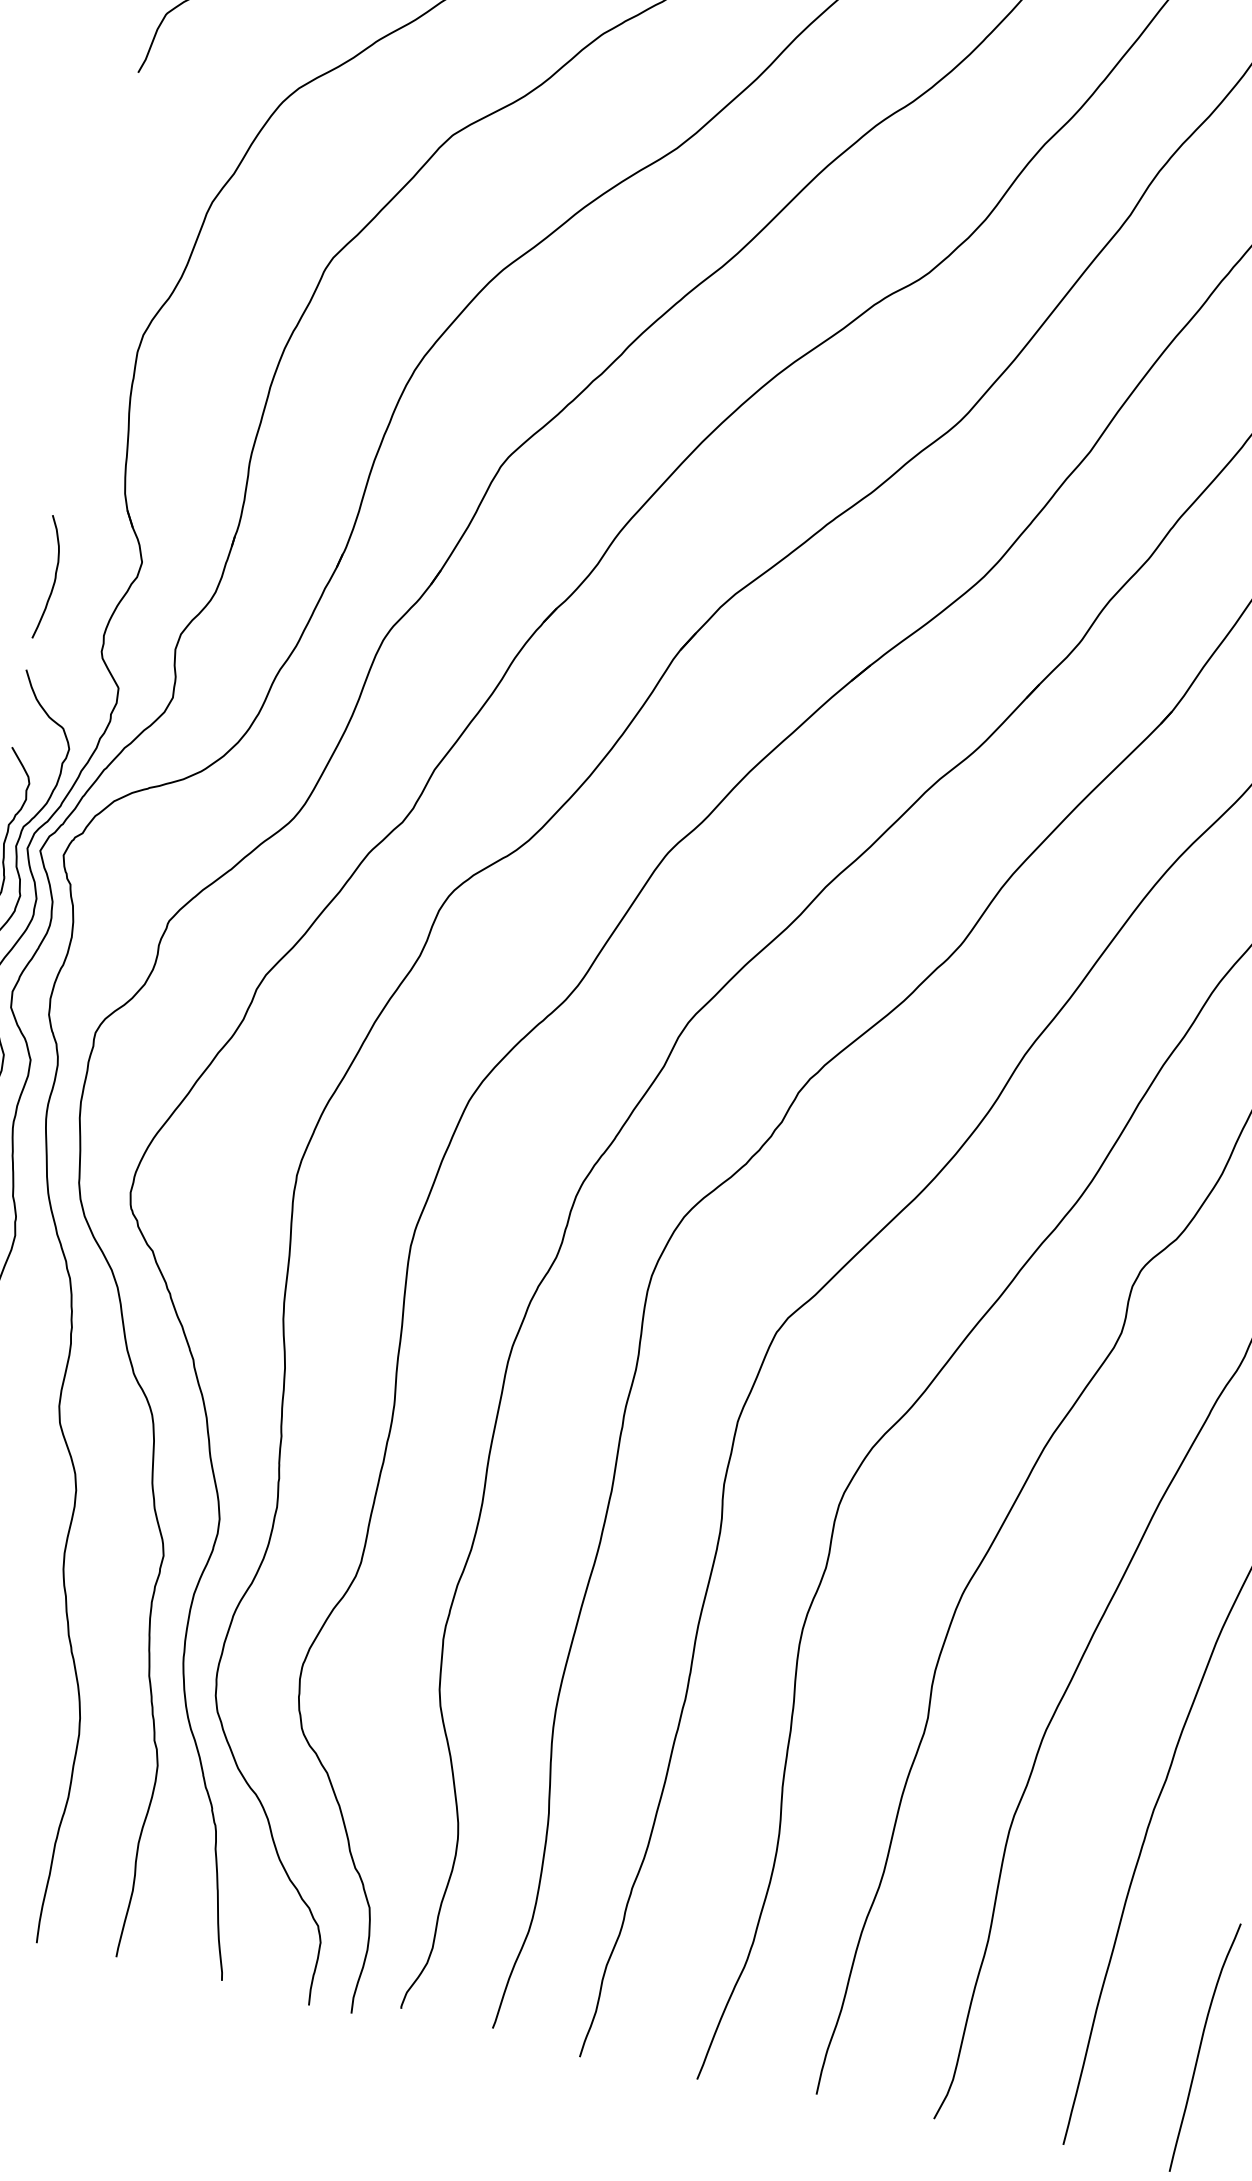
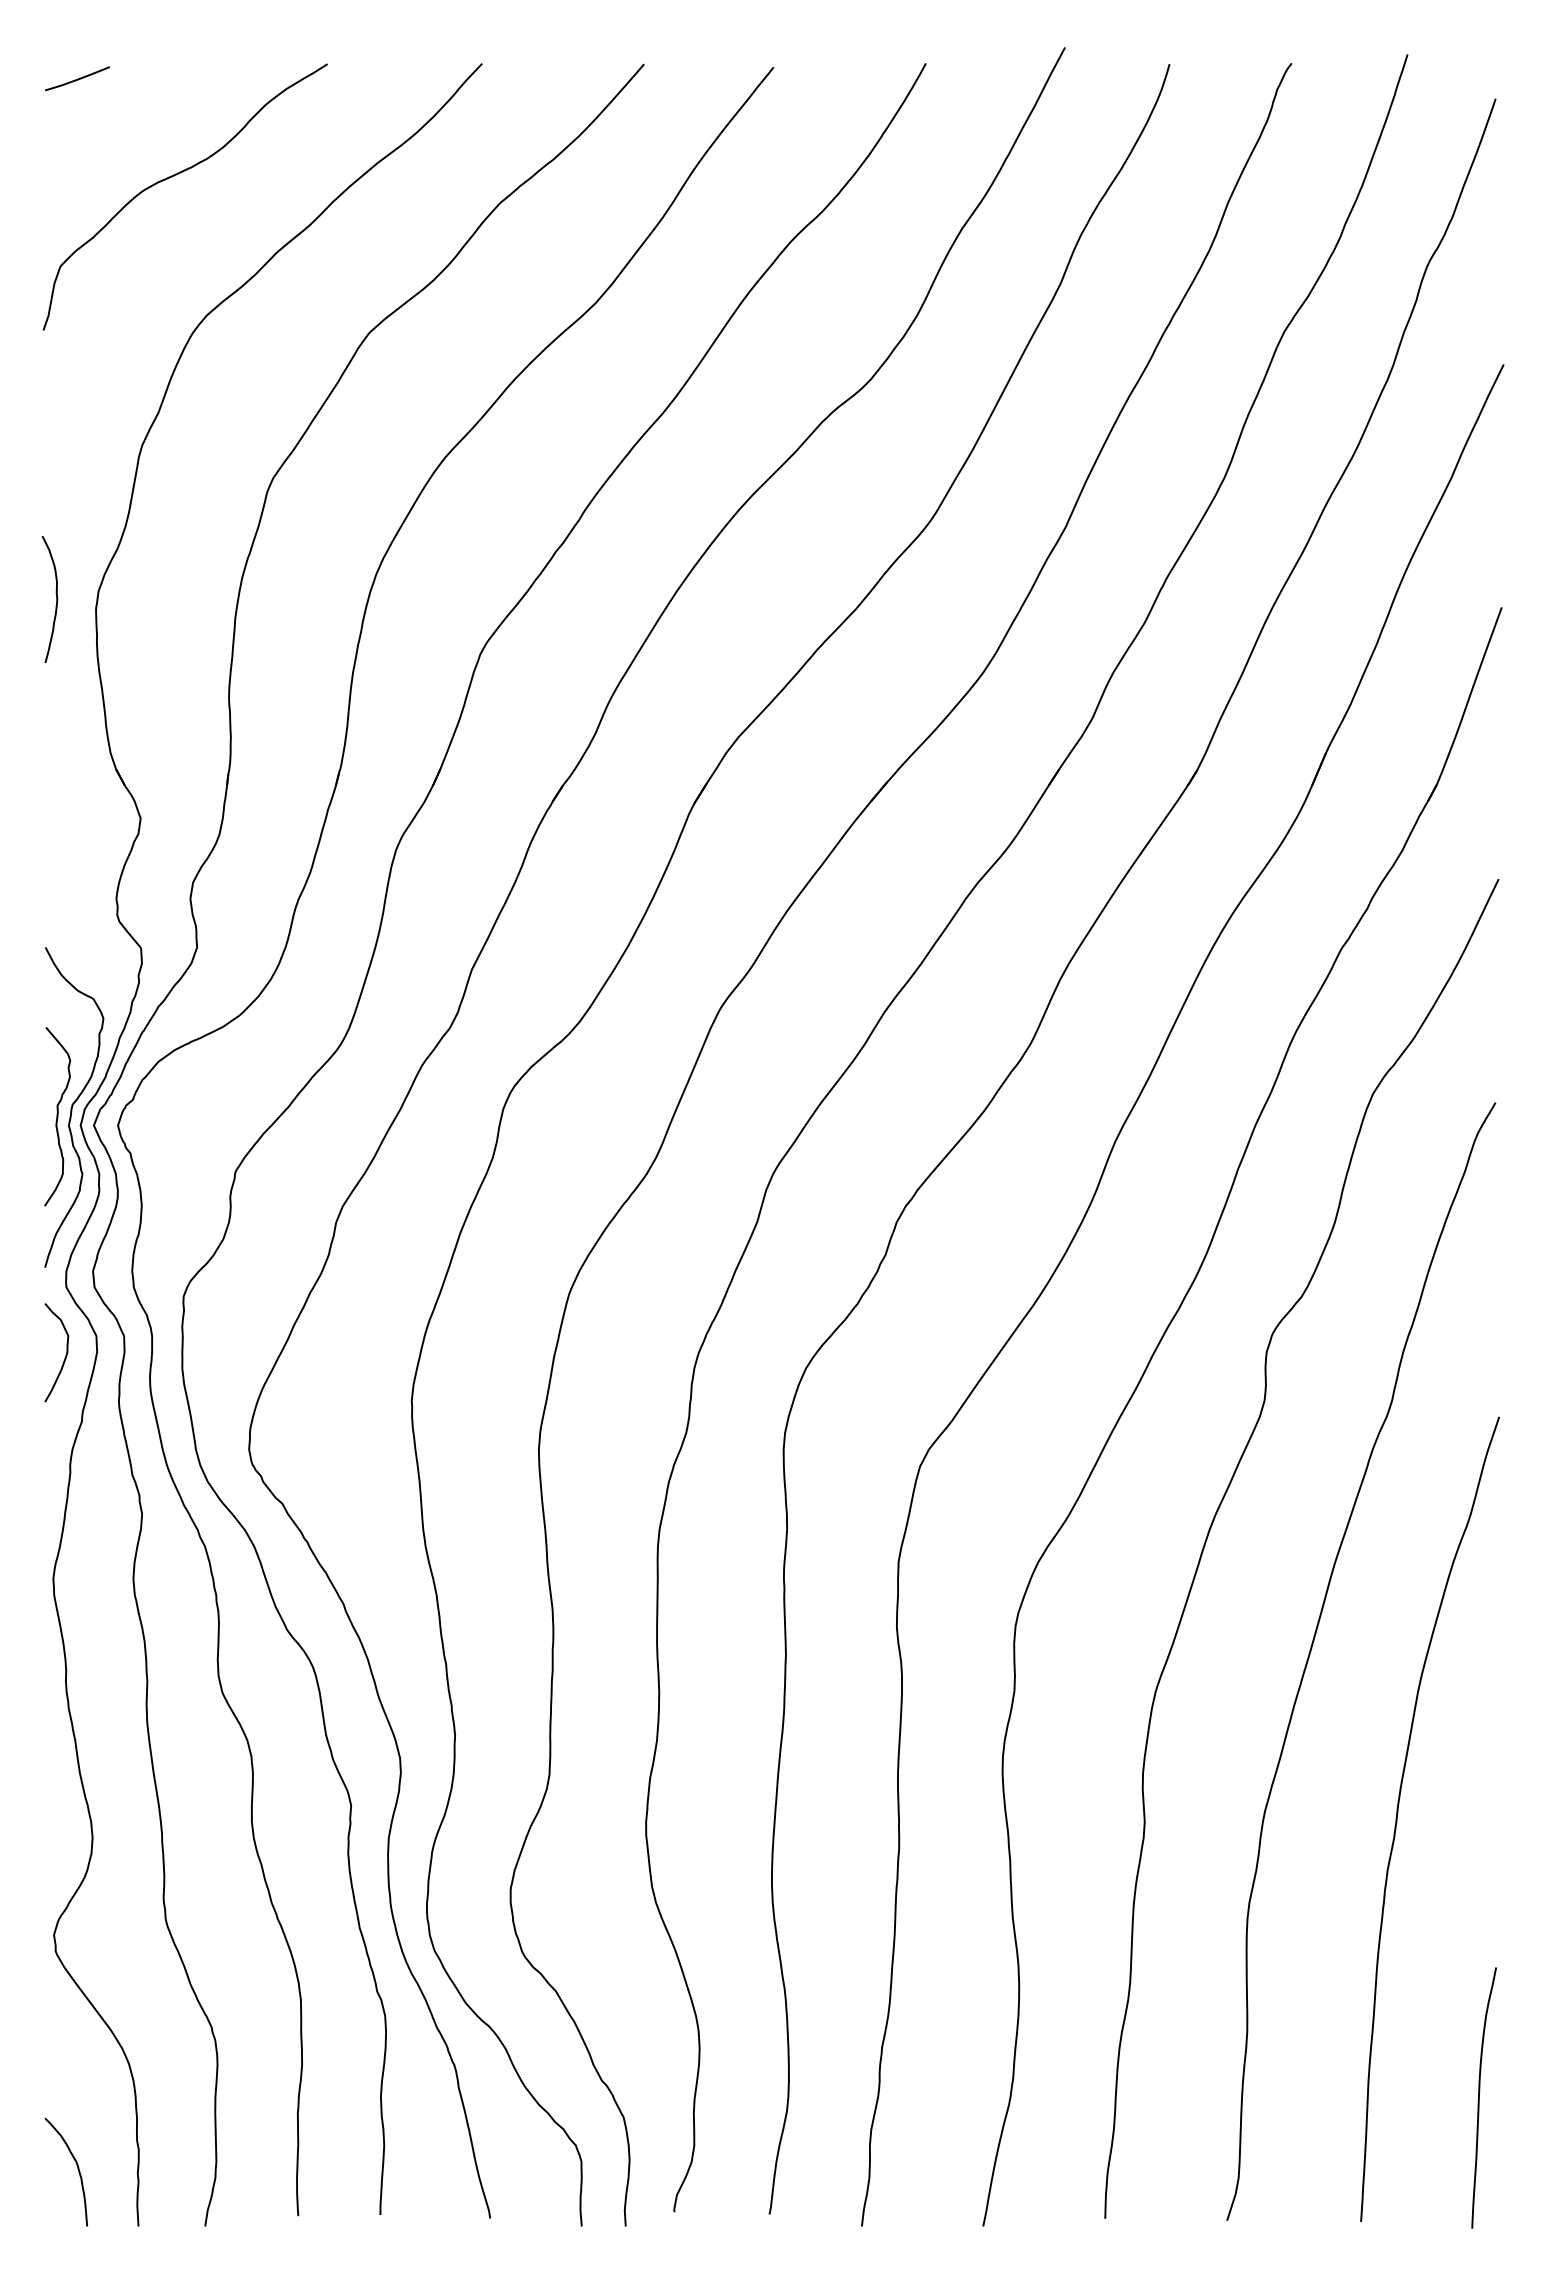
curve: (54, 579) -> (56, 599), moved

